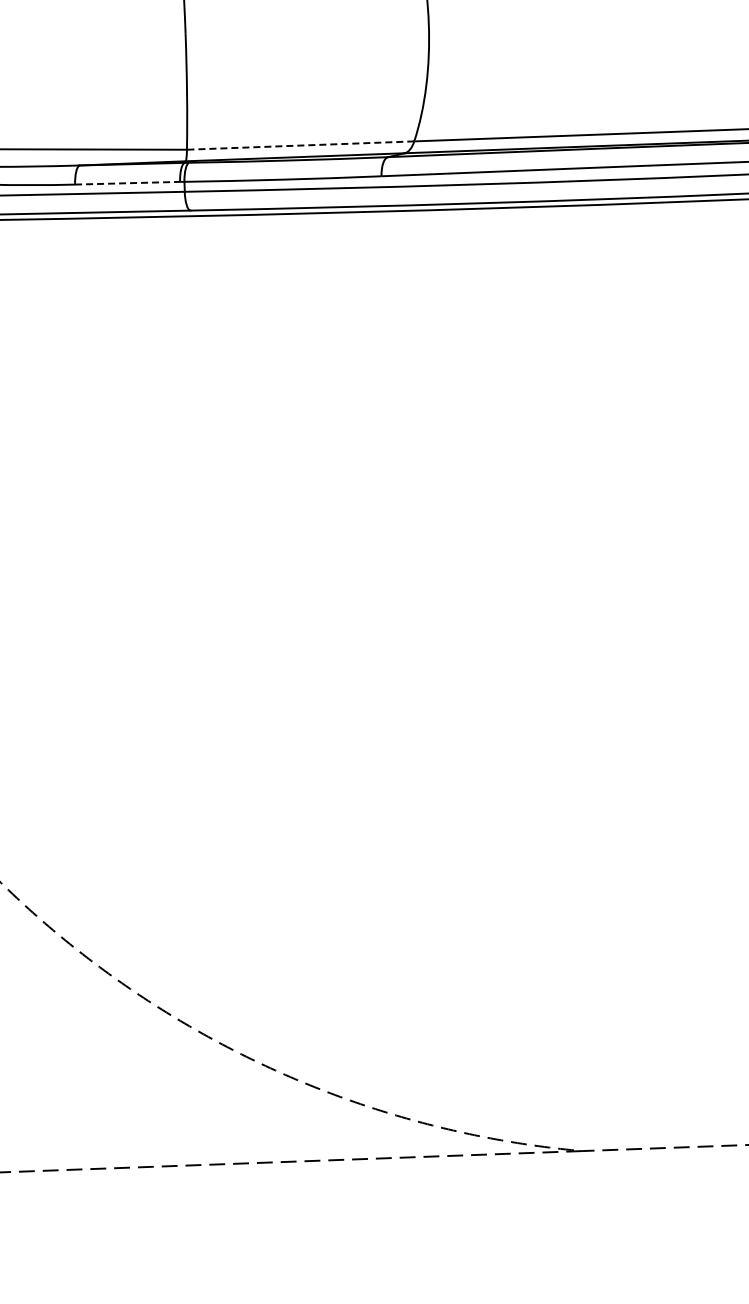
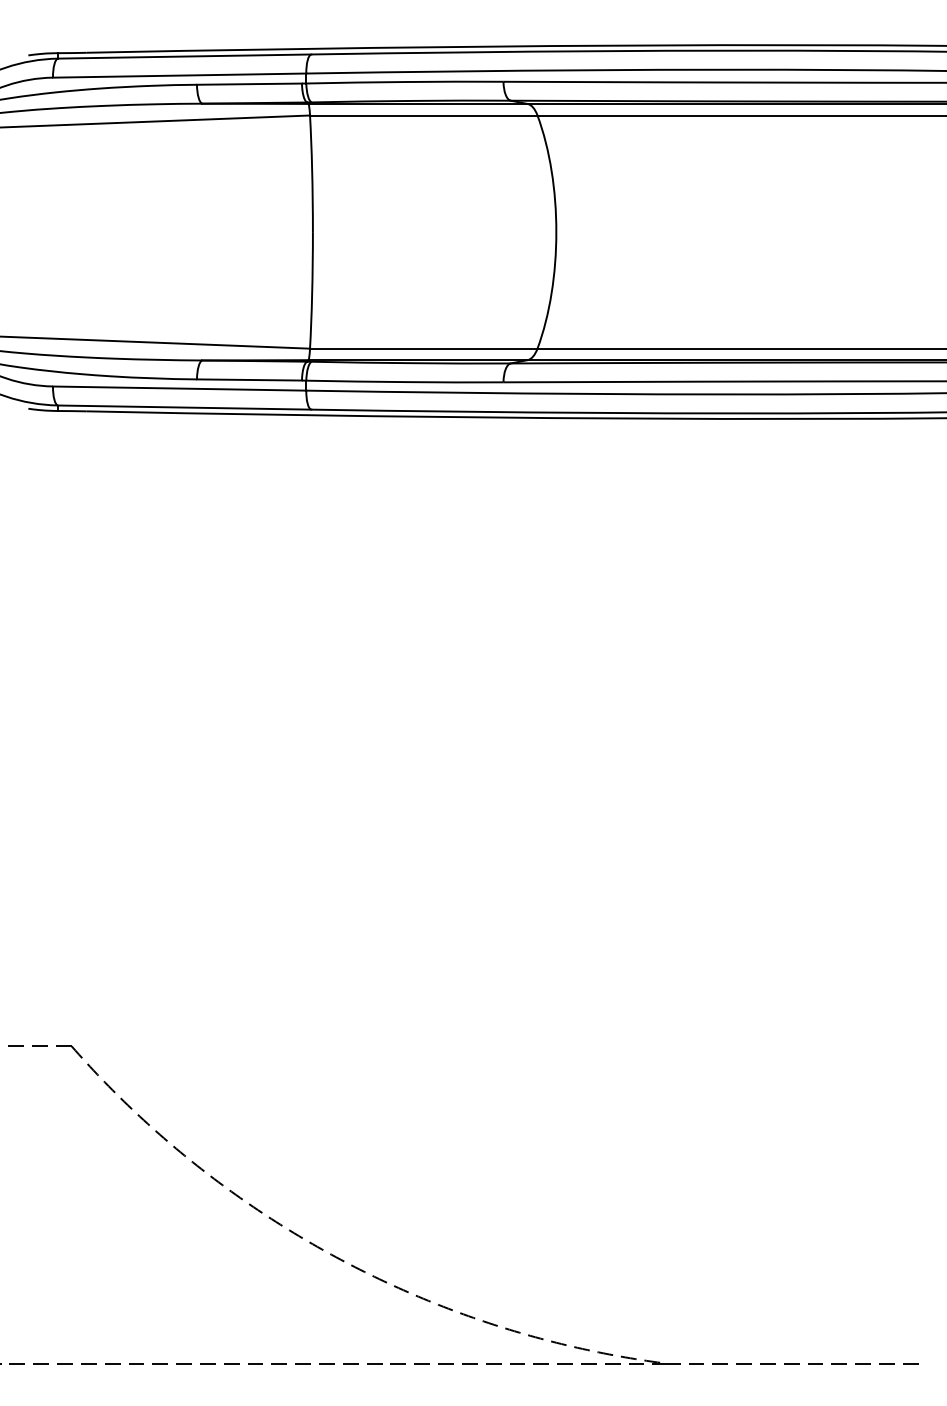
line: (300, 145) -> (423, 348), dashed -> solid
line: (127, 182) -> (249, 379), dashed -> solid

